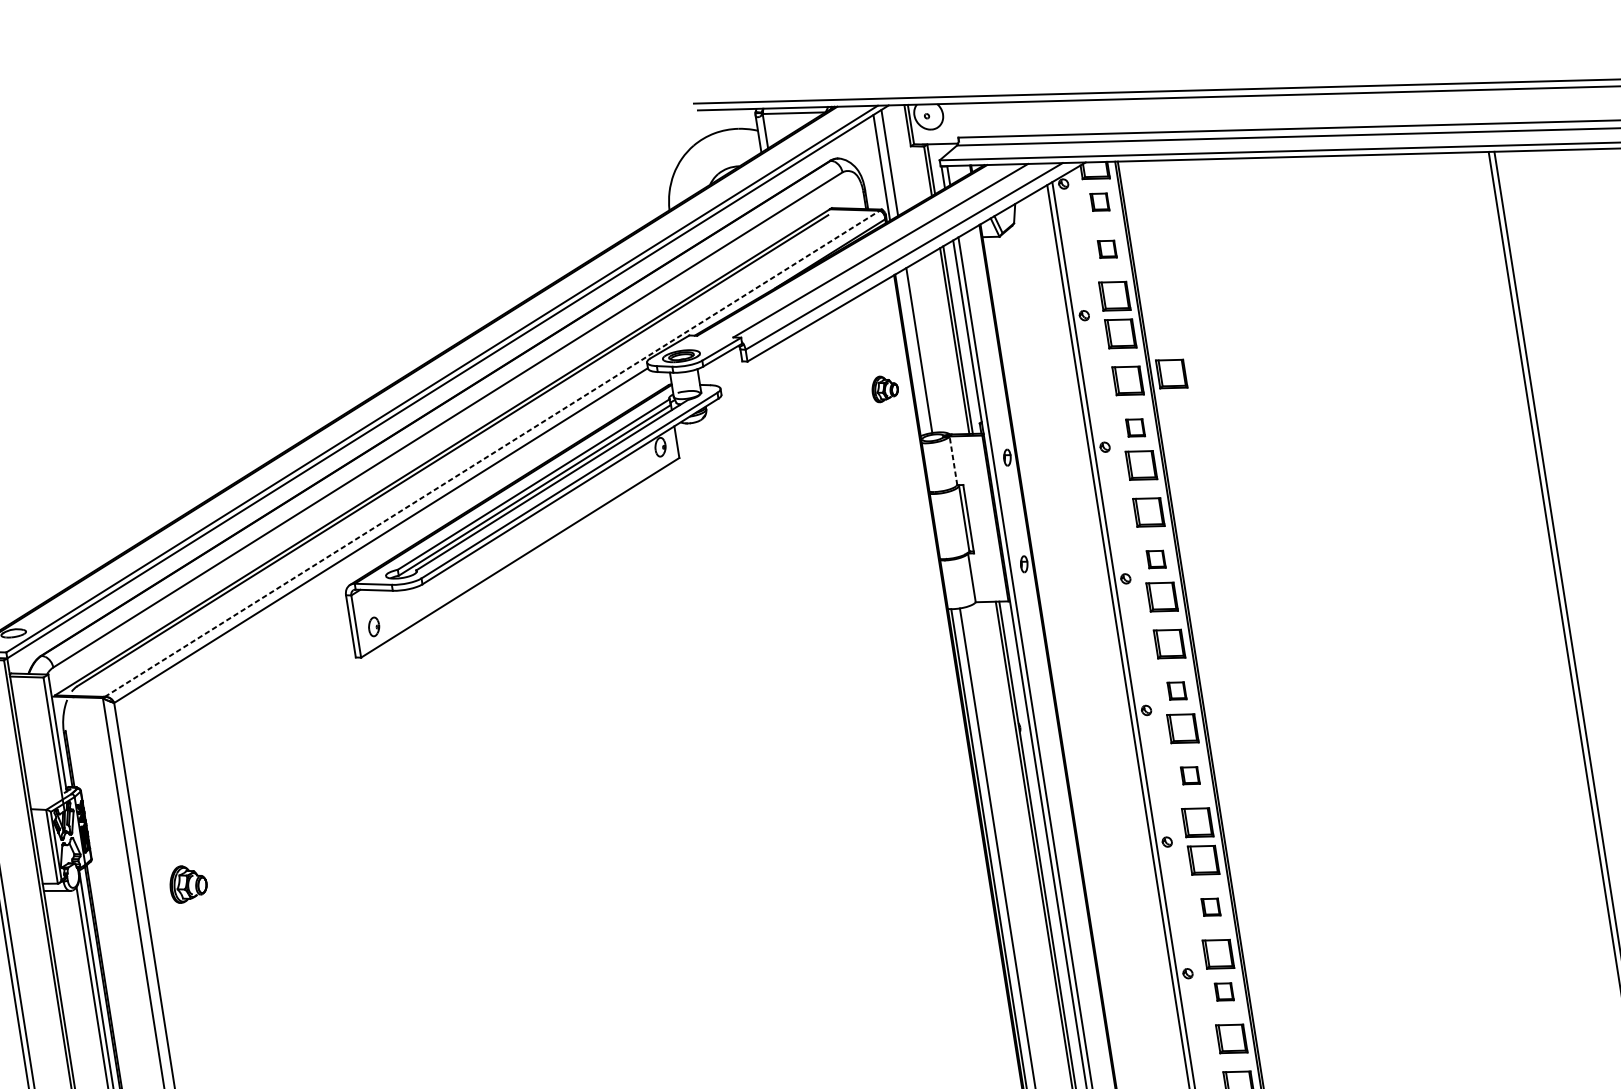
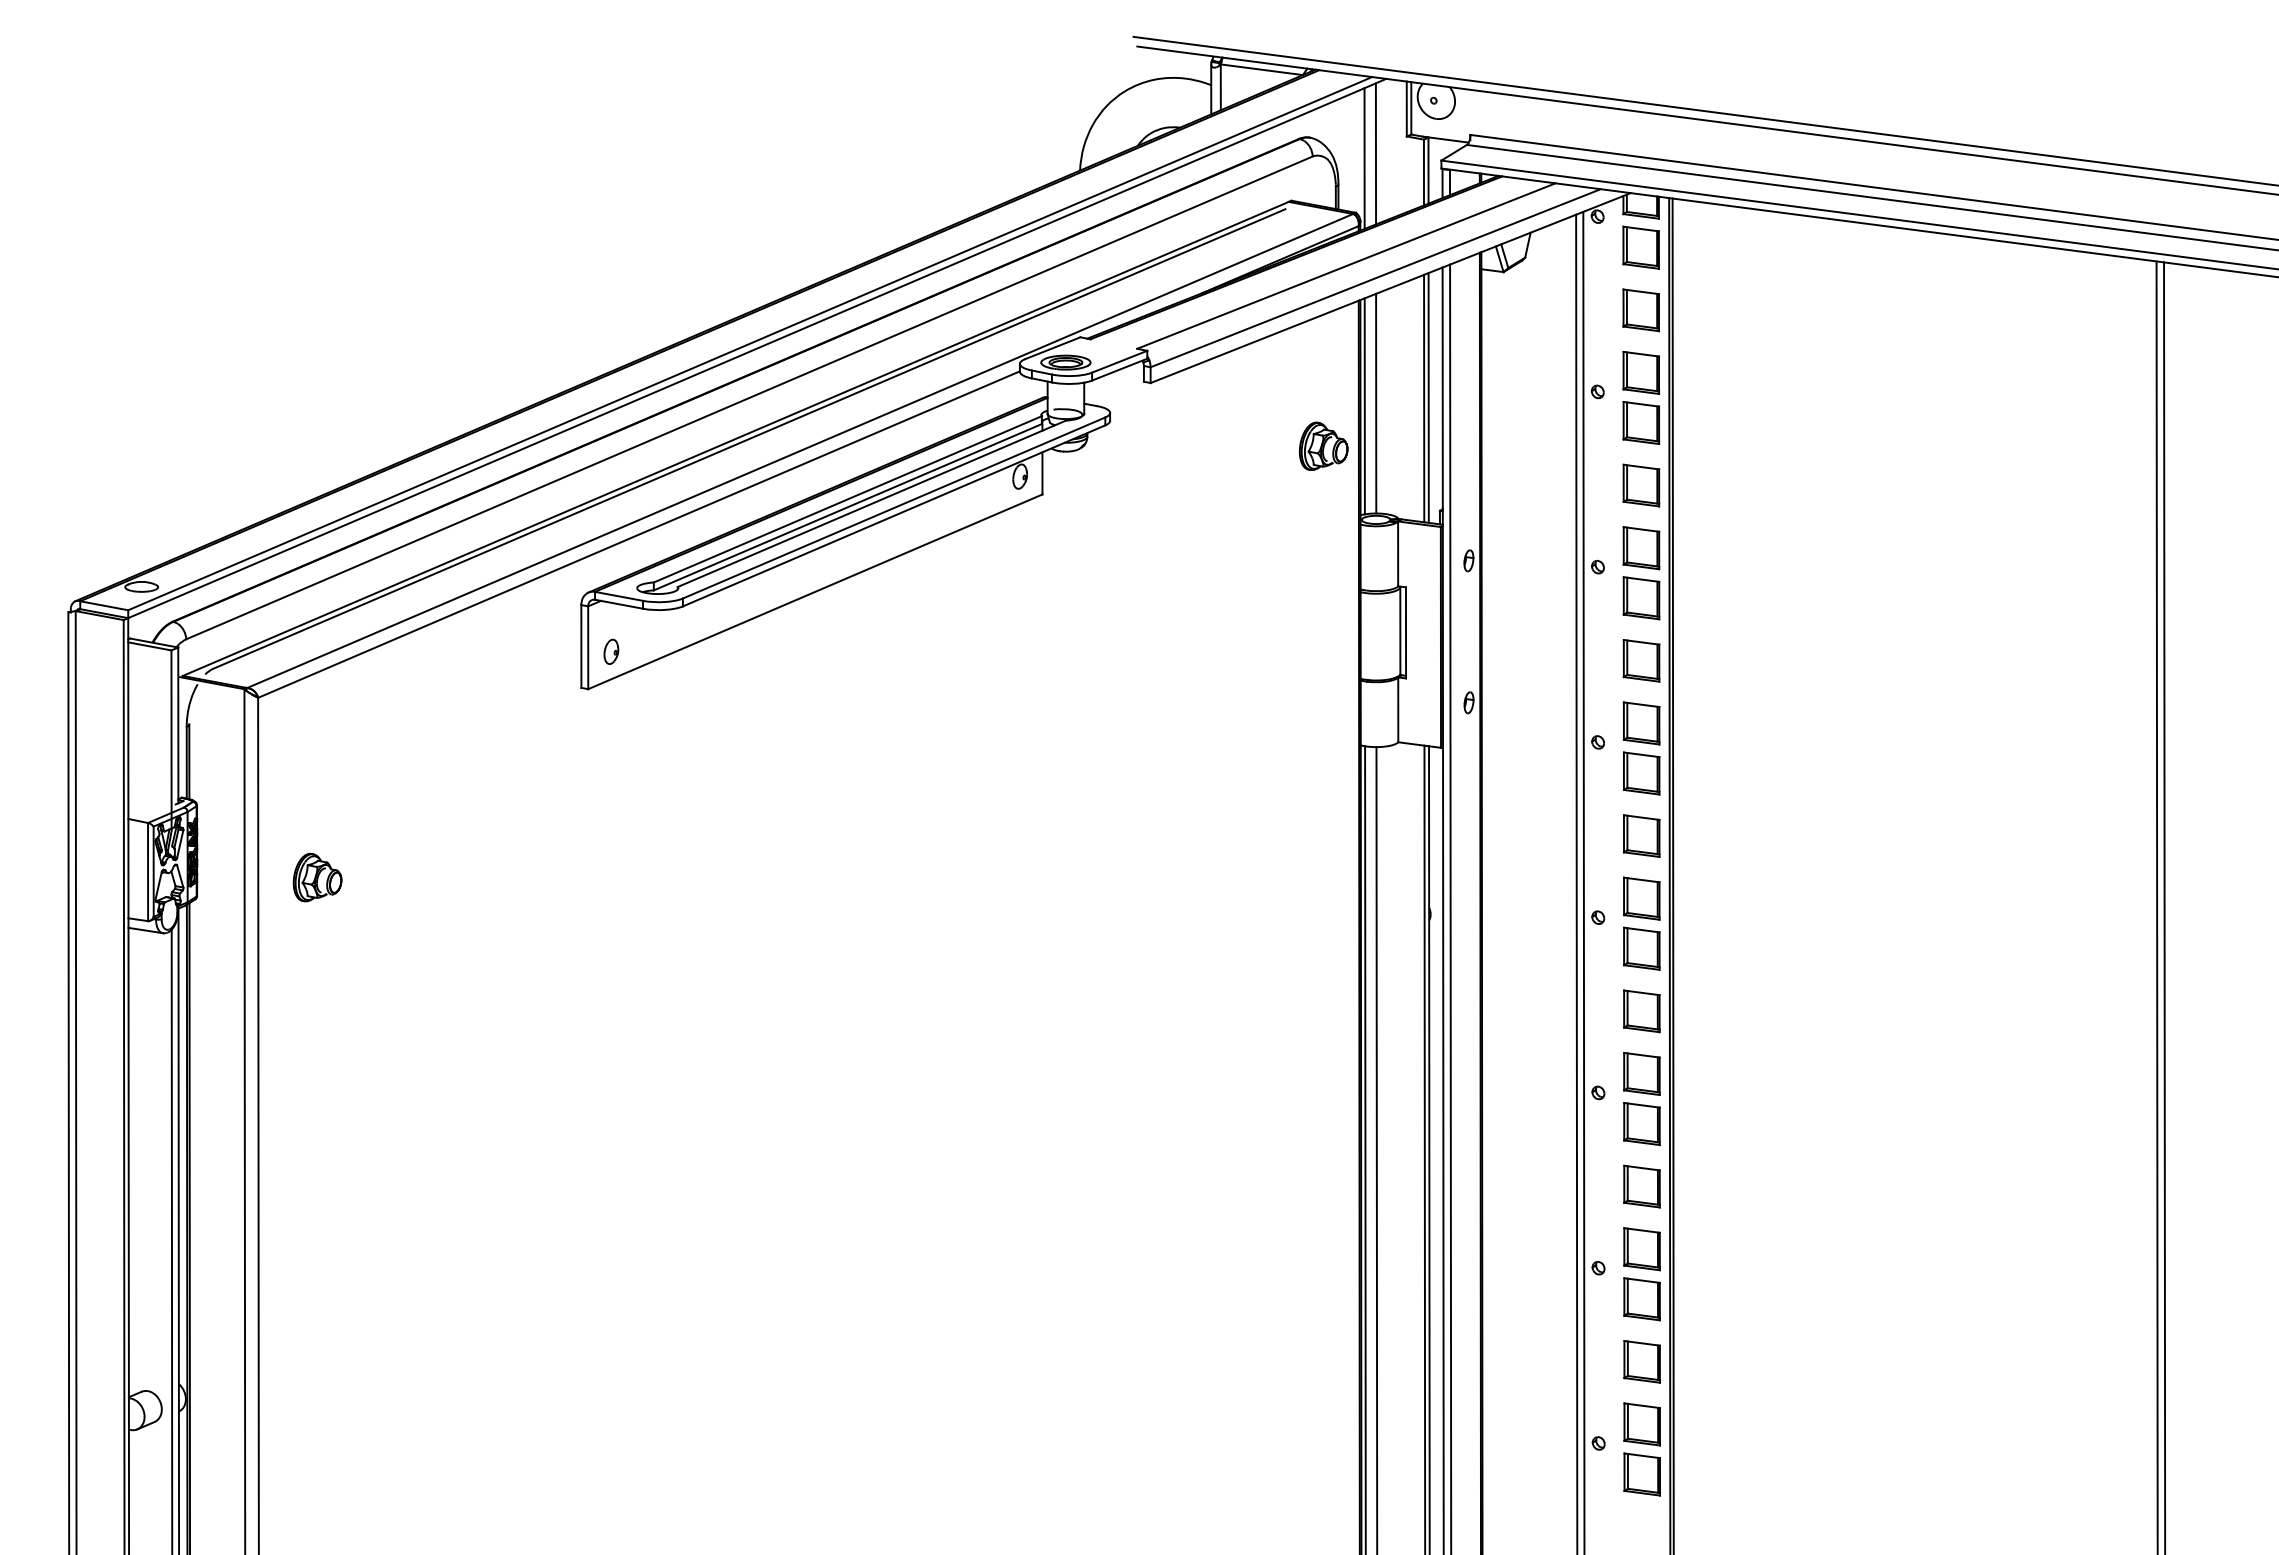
part: (1099, 202) -> (1640, 247), size x1.67
part: (1106, 249) -> (1640, 310), size x1.67
line: (910, 354) -> (1364, 406), added
part: (1171, 373) -> (1699, 485), removed
part: (884, 388) -> (1323, 445), size x1.43
part: (1135, 428) -> (1641, 548), size x1.67
line: (492, 454) -> (800, 451), dashed -> solid
line: (953, 460) -> (1398, 553), dashed -> solid
part: (1156, 559) -> (1641, 723), size x1.67
part: (1176, 690) -> (1641, 898), size x1.67
part: (1190, 775) -> (1641, 1011), size x1.67
part: (188, 883) -> (317, 877), moved
part: (1210, 907) -> (1641, 1186), size x1.67
part: (1223, 992) -> (1641, 1299), size x1.67

